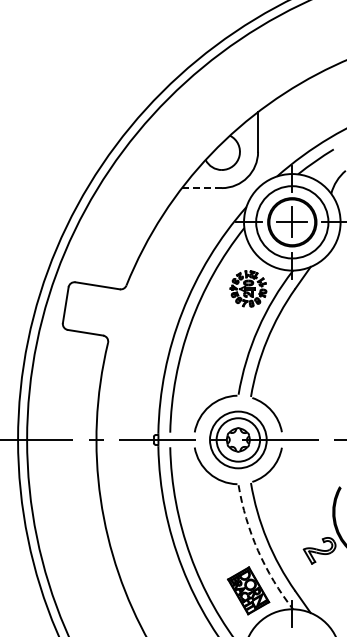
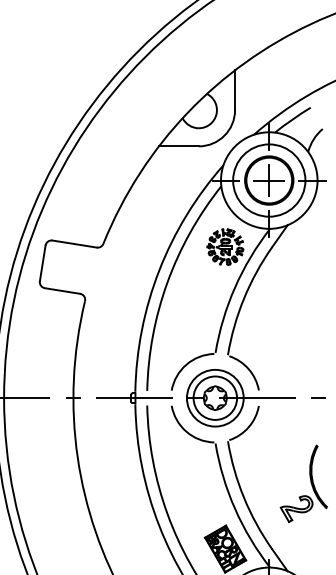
line: (201, 188) -> (178, 146), dashed -> solid
arc: (258, 550) -> (235, 508), dashed -> solid

